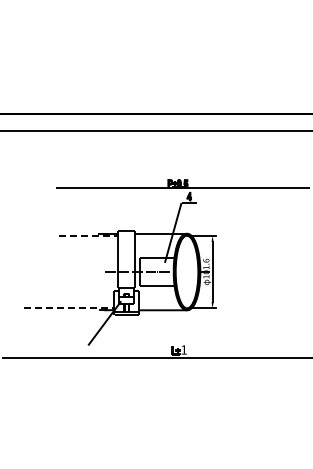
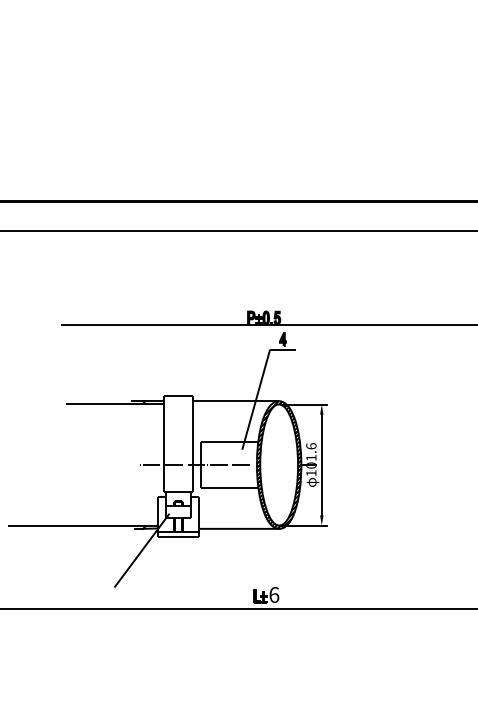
line: (89, 235) -> (116, 404), dashed -> solid
line: (69, 308) -> (83, 525), dashed -> solid
text: (184, 349) -> (274, 594), 1 -> 6

